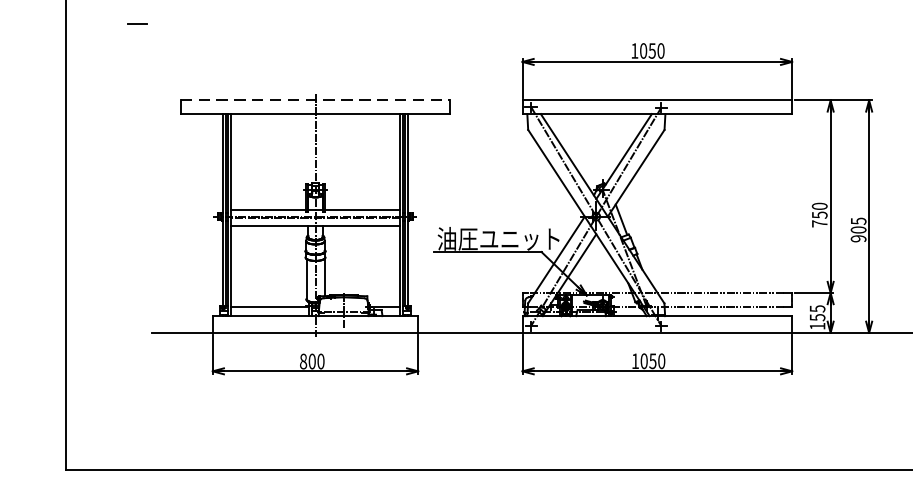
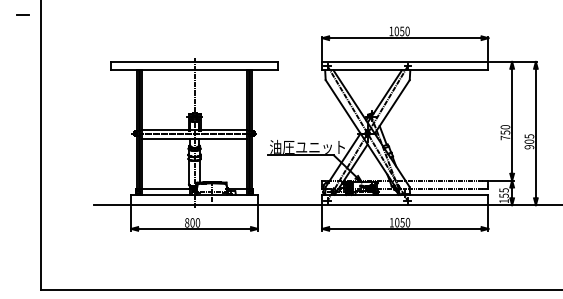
line: (136, 23) -> (22, 14), moved
line: (316, 99) -> (195, 61), dashed -> solid

